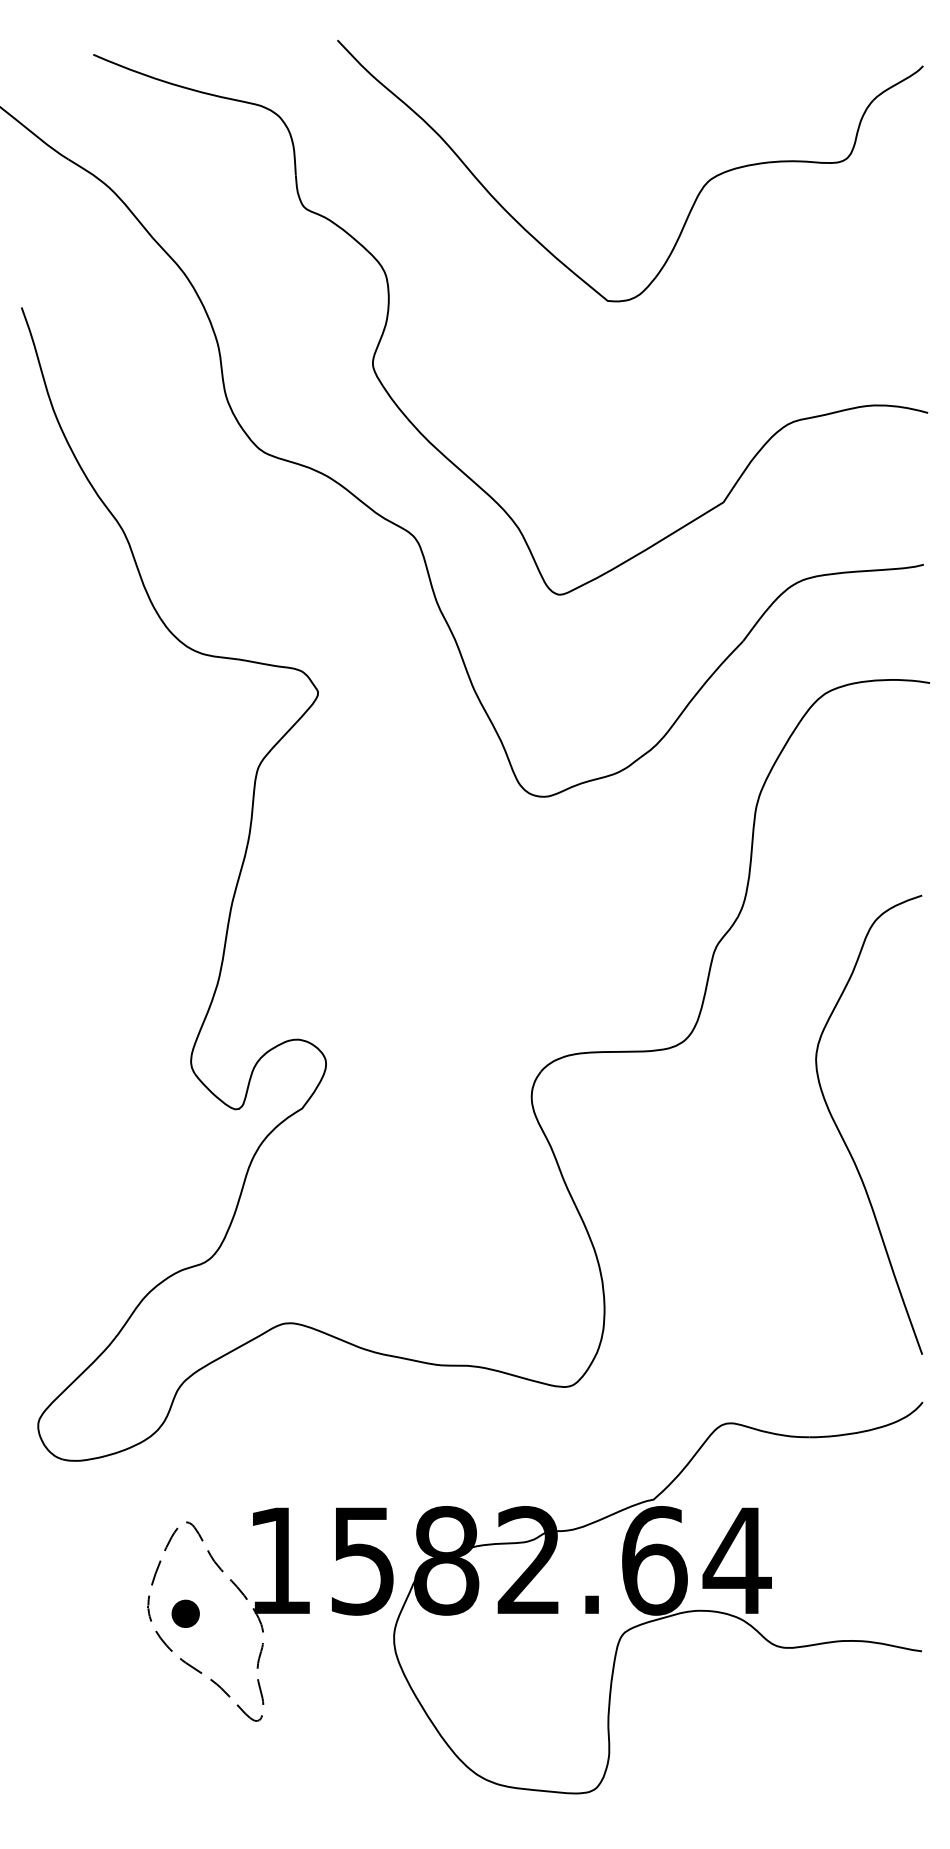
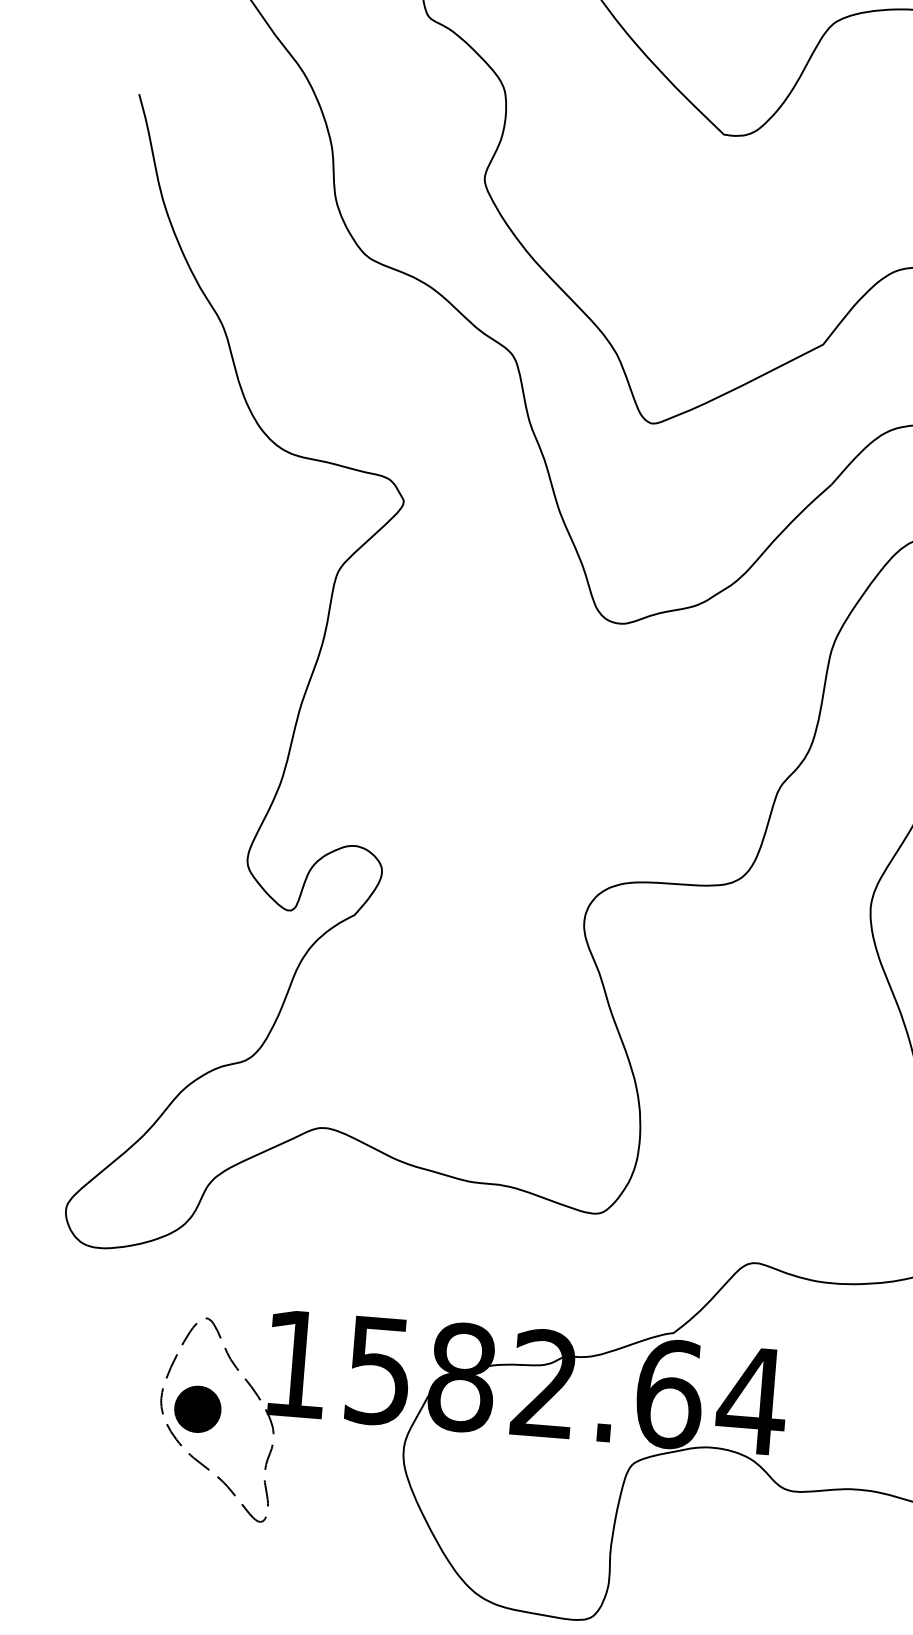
part: (185, 1613) -> (197, 1409), size x1.67

